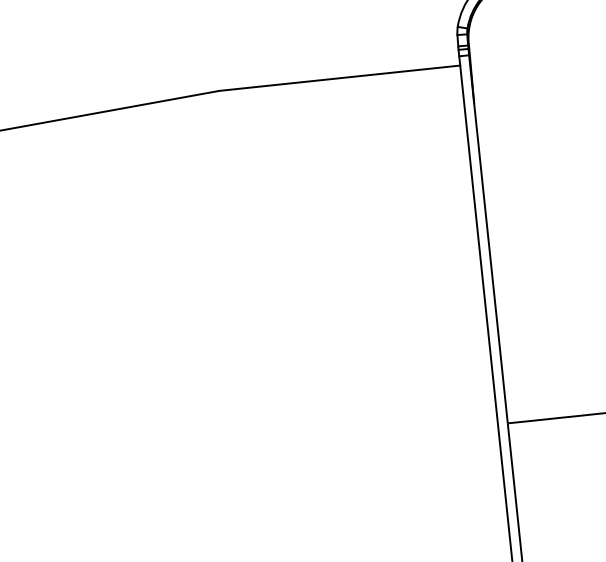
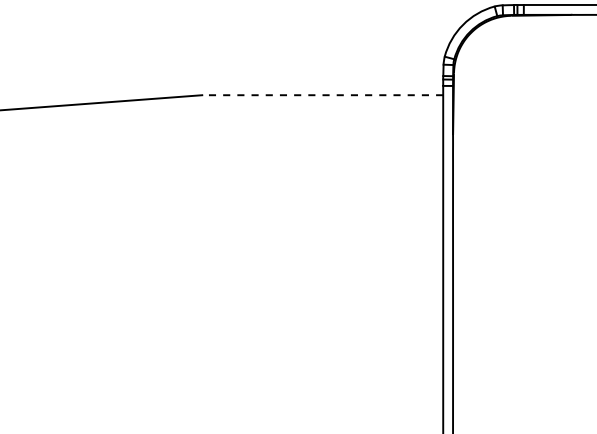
line: (339, 78) -> (322, 95), solid -> dashed

